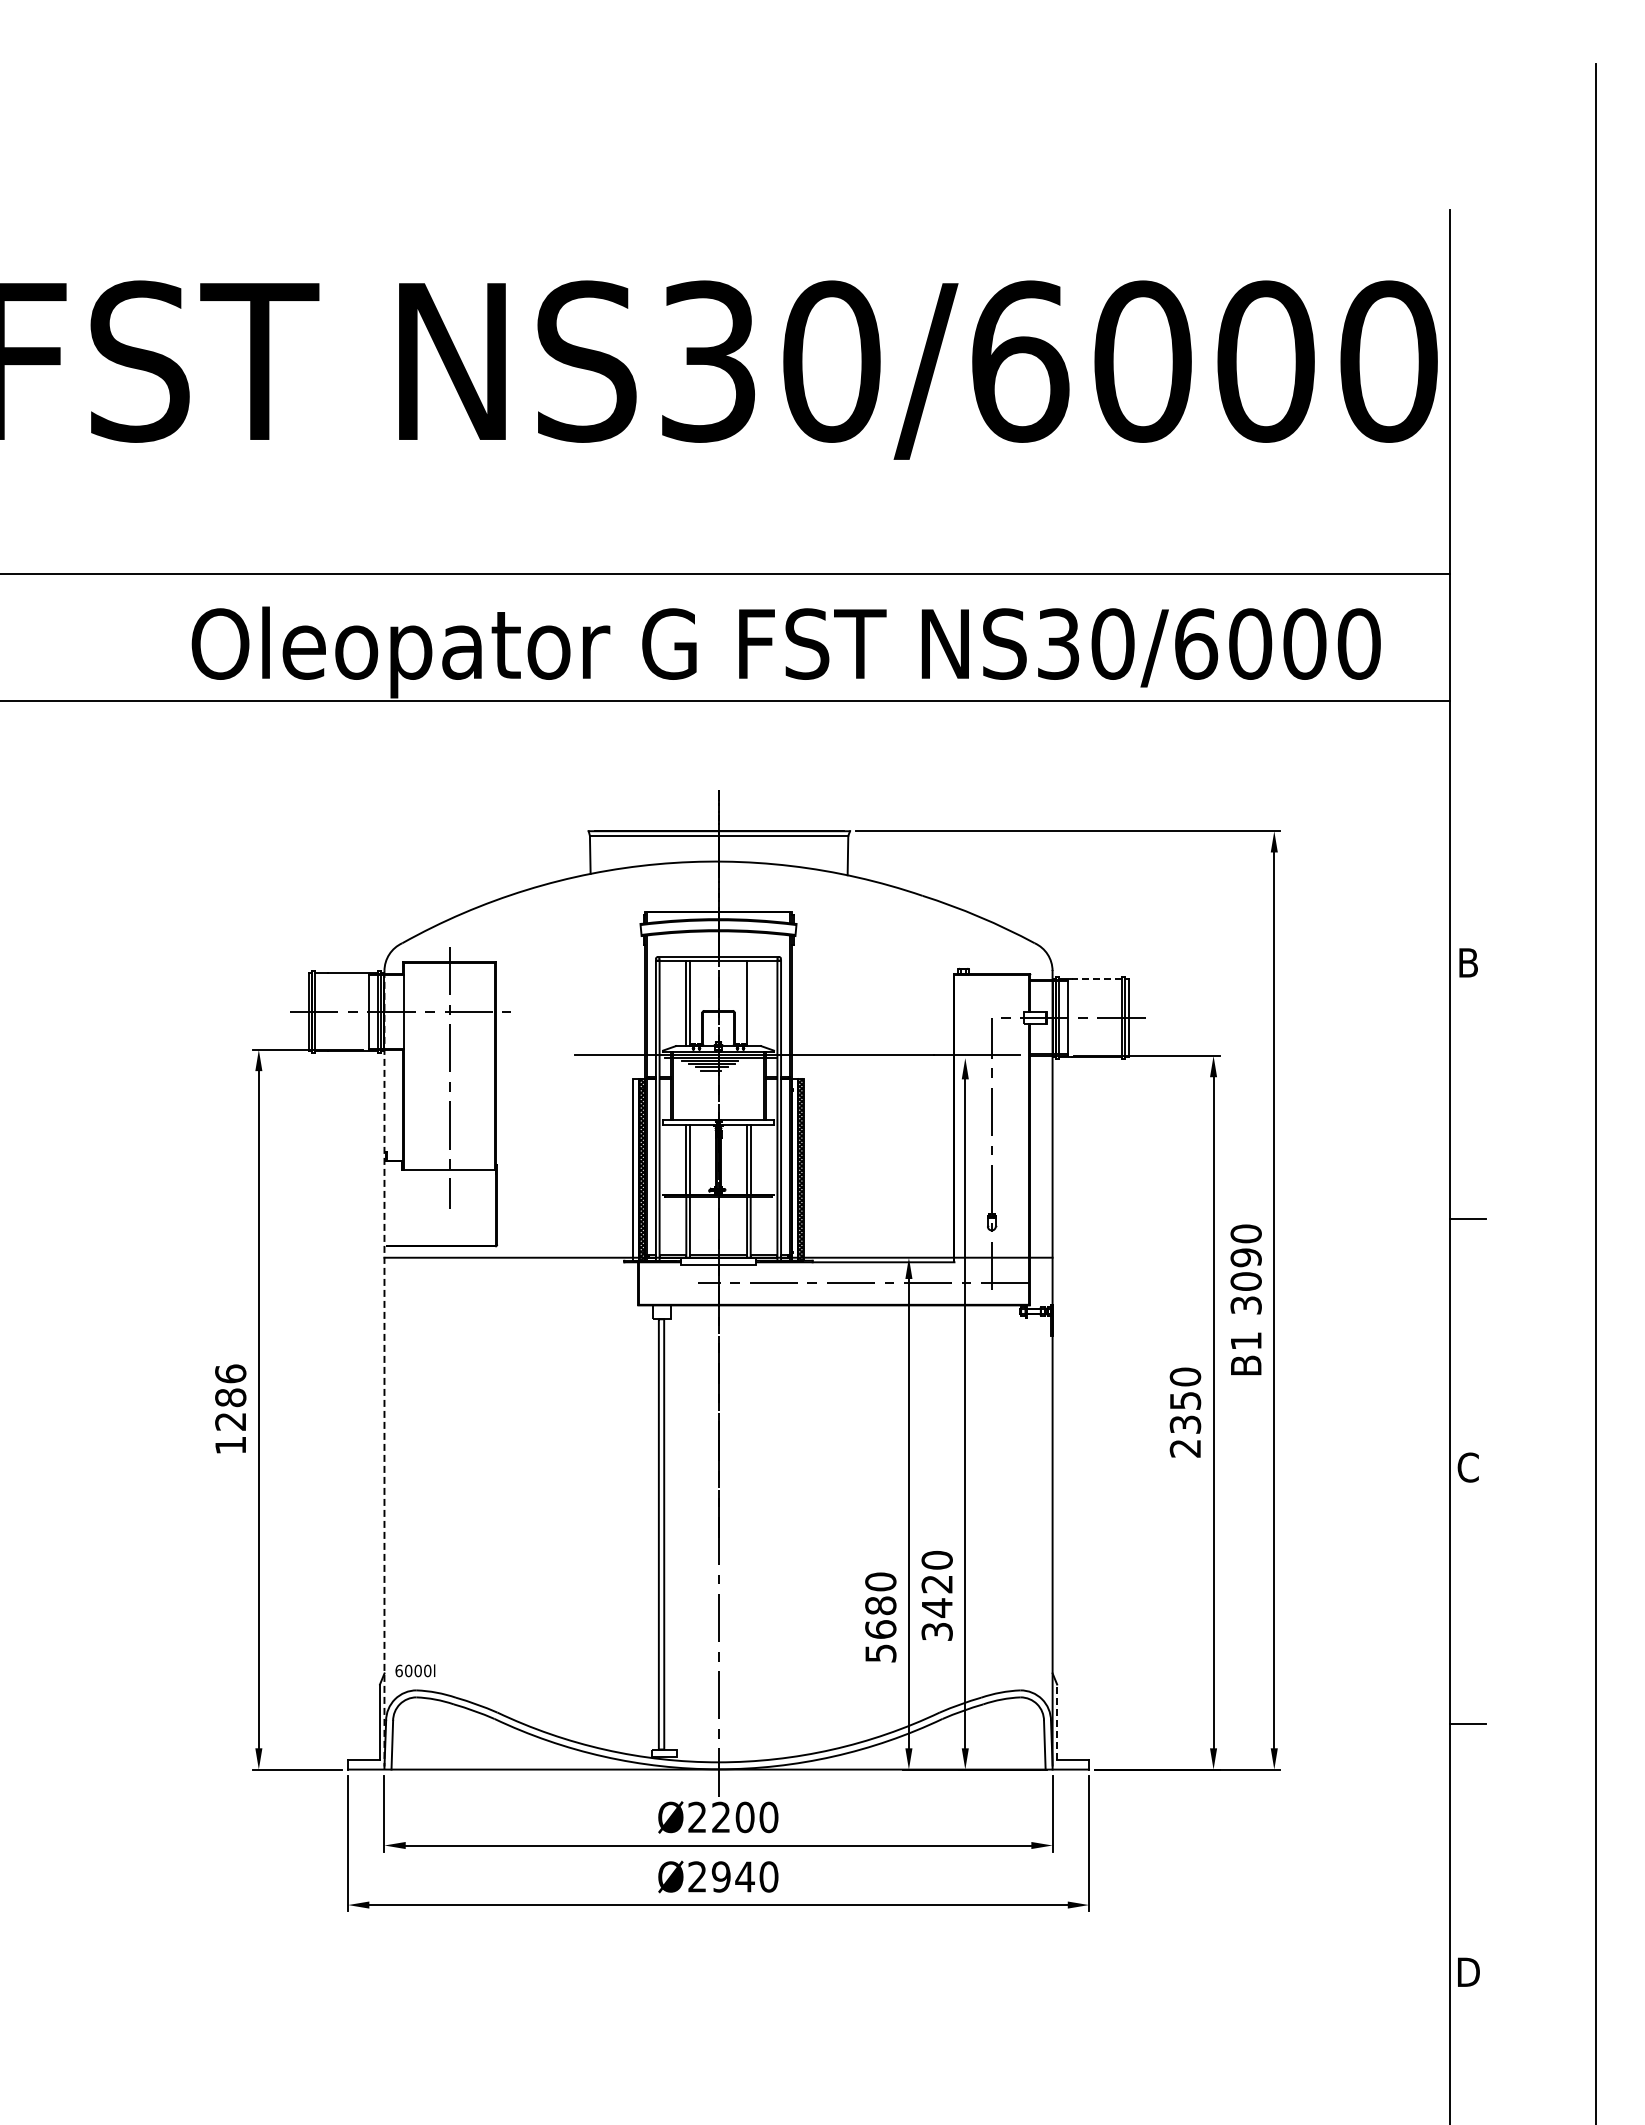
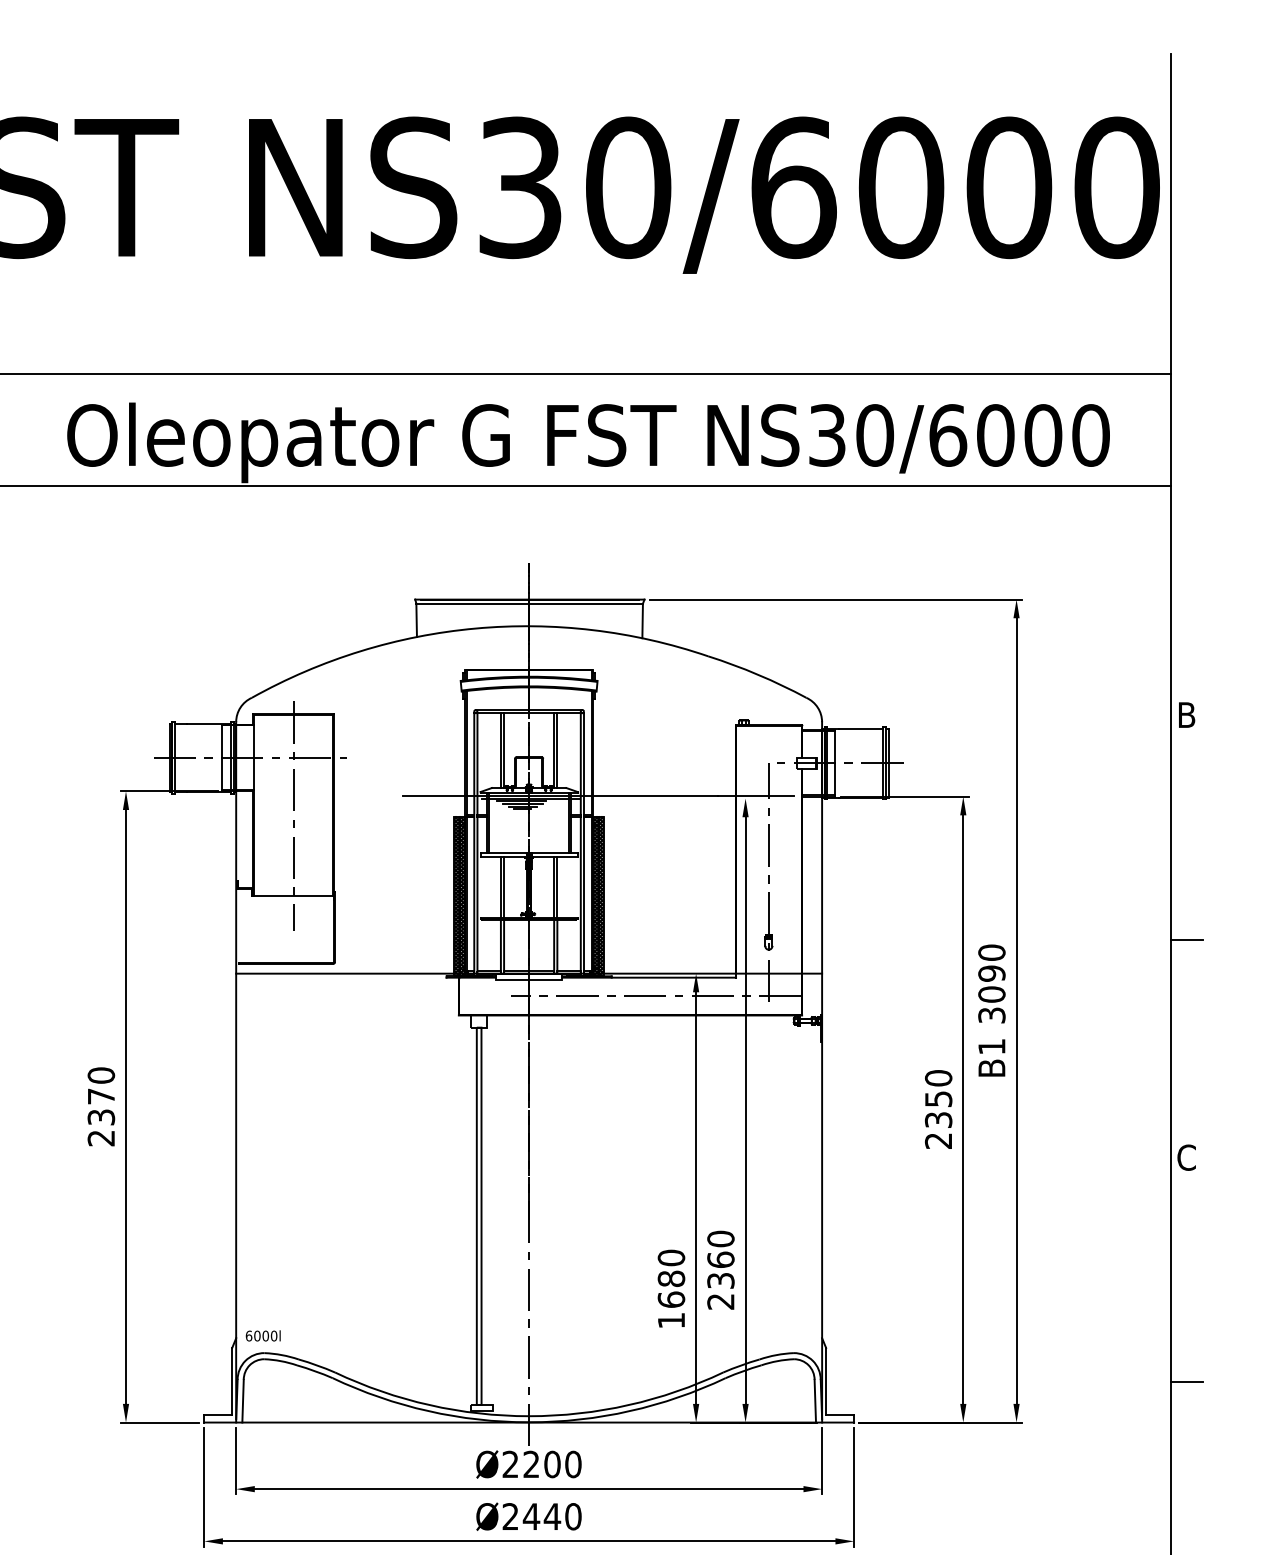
line: (1096, 978) -> (860, 728), dashed -> solid
line: (750, 1002) -> (557, 749), added
hatch: (636, 1169) -> (457, 896), added
hatch: (794, 1169) -> (595, 896), added
line: (384, 1370) -> (236, 1072), dashed -> solid
text: (230, 1409) -> (101, 1106), 1286 -> 2370
text: (936, 1607) -> (720, 1280), 3420 -> 2360
text: (880, 1653) -> (671, 1320), 5680 -> 1680
line: (1057, 1722) -> (826, 1381), dashed -> solid
text: (721, 1876) -> (531, 1516), Ø2940 -> Ø2440

